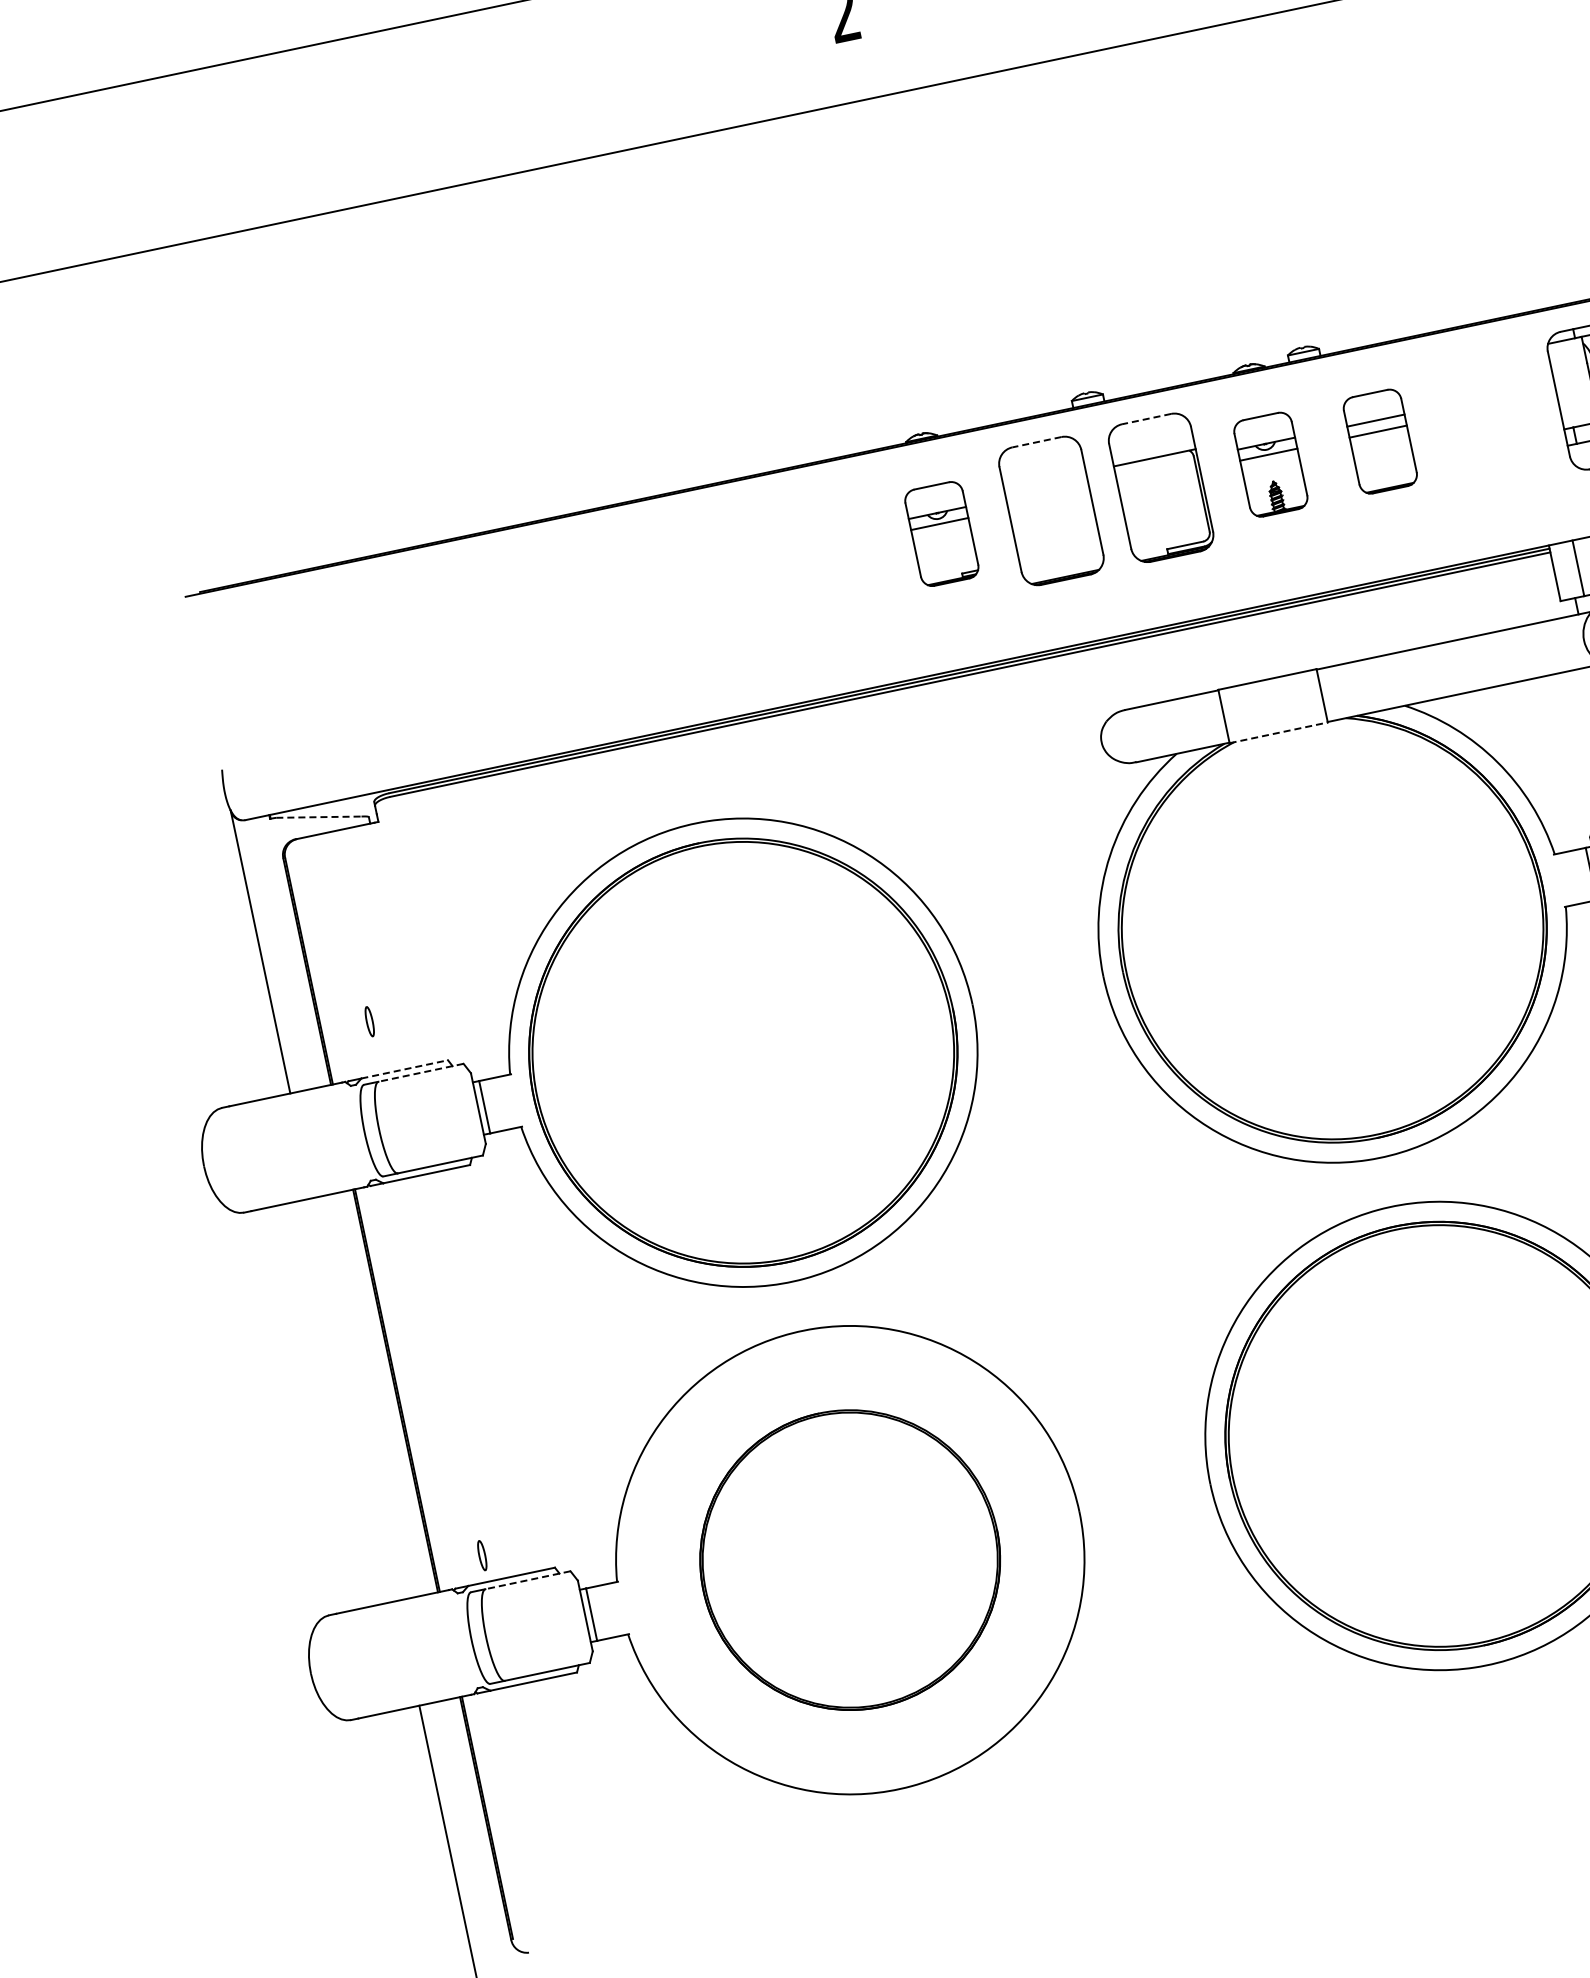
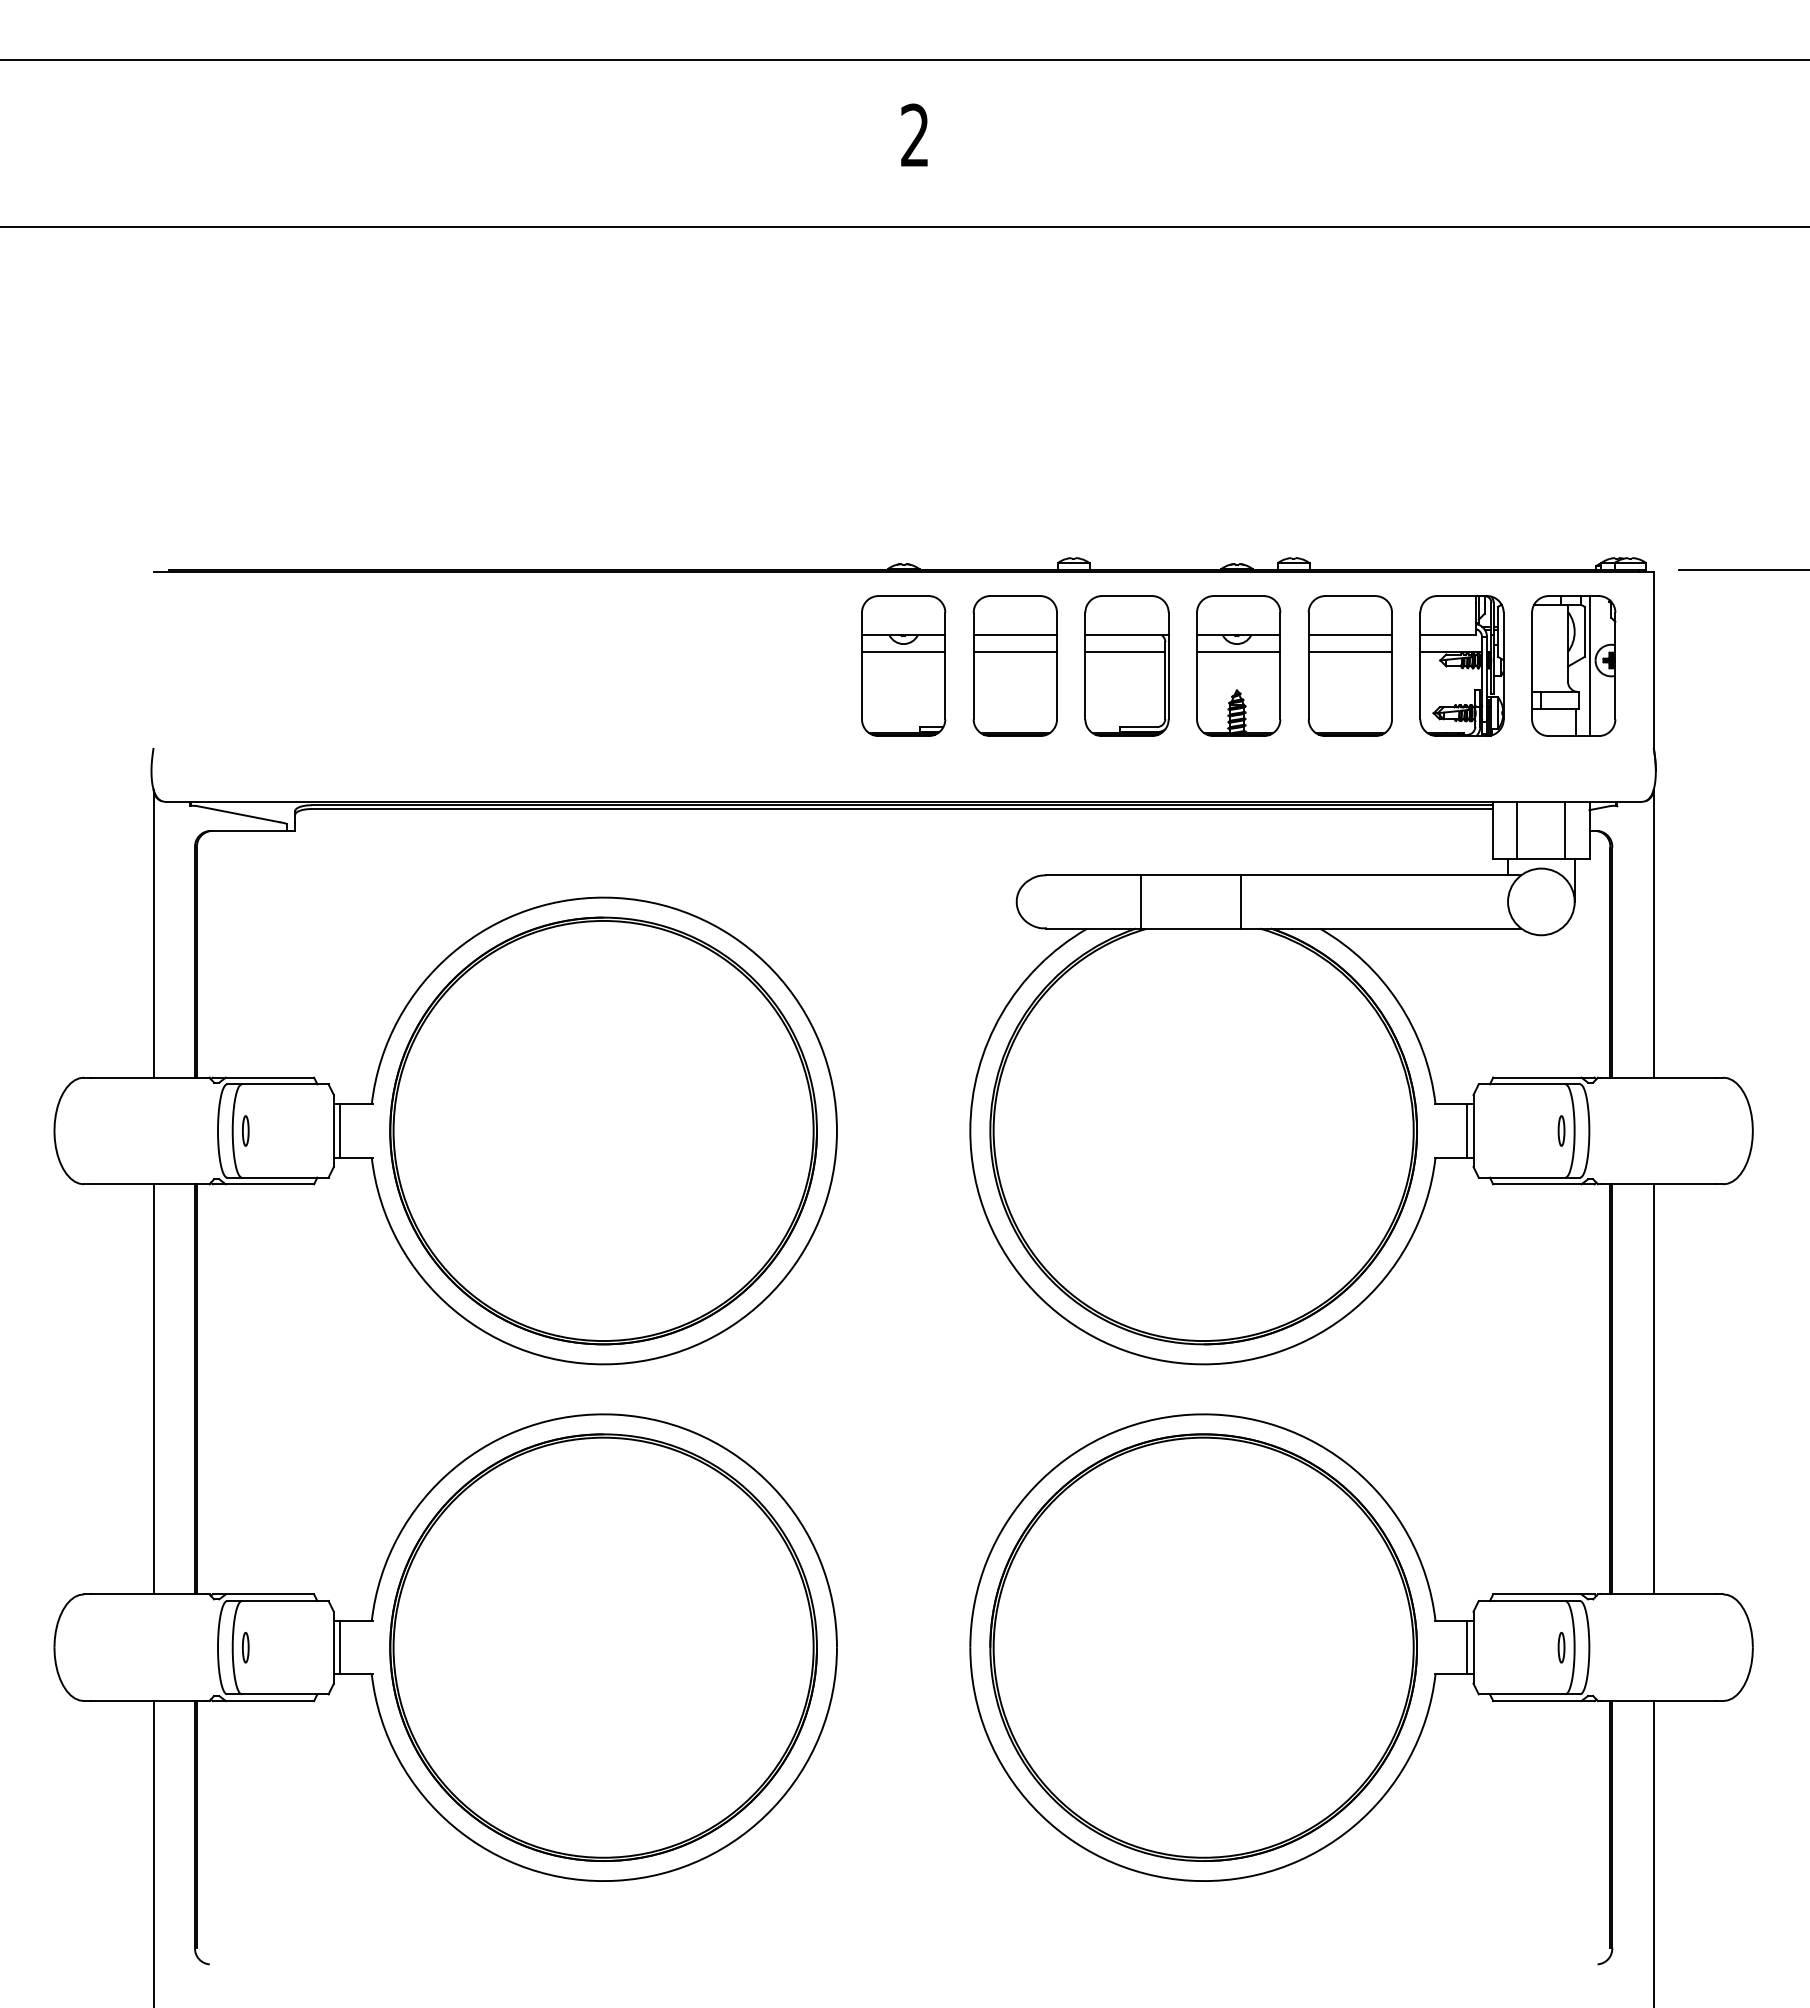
part: (1489, 418) -> (1461, 665), added
line: (1146, 419) -> (1126, 596), dashed -> solid
part: (1379, 441) -> (1349, 665), size x1.43
line: (1036, 442) -> (1014, 596), dashed -> solid
part: (1270, 464) -> (1238, 665), size x1.43
line: (1156, 473) -> (1125, 651), added
line: (1045, 480) -> (1015, 635), added
line: (1048, 496) -> (1015, 651), added
part: (941, 533) -> (903, 665), size x1.43
line: (1278, 733) -> (1191, 929), dashed -> solid
line: (319, 817) -> (238, 814), dashed -> solid
part: (369, 1021) -> (245, 1130), moved
line: (405, 1069) -> (270, 1077), dashed -> solid
line: (420, 1073) -> (284, 1084), dashed -> solid
line: (354, 1399) -> (153, 1389), added
part: (481, 1555) -> (245, 1647), moved
part: (850, 1559) -> (603, 1647), size x1.43
line: (527, 1580) -> (284, 1601), dashed -> solid

